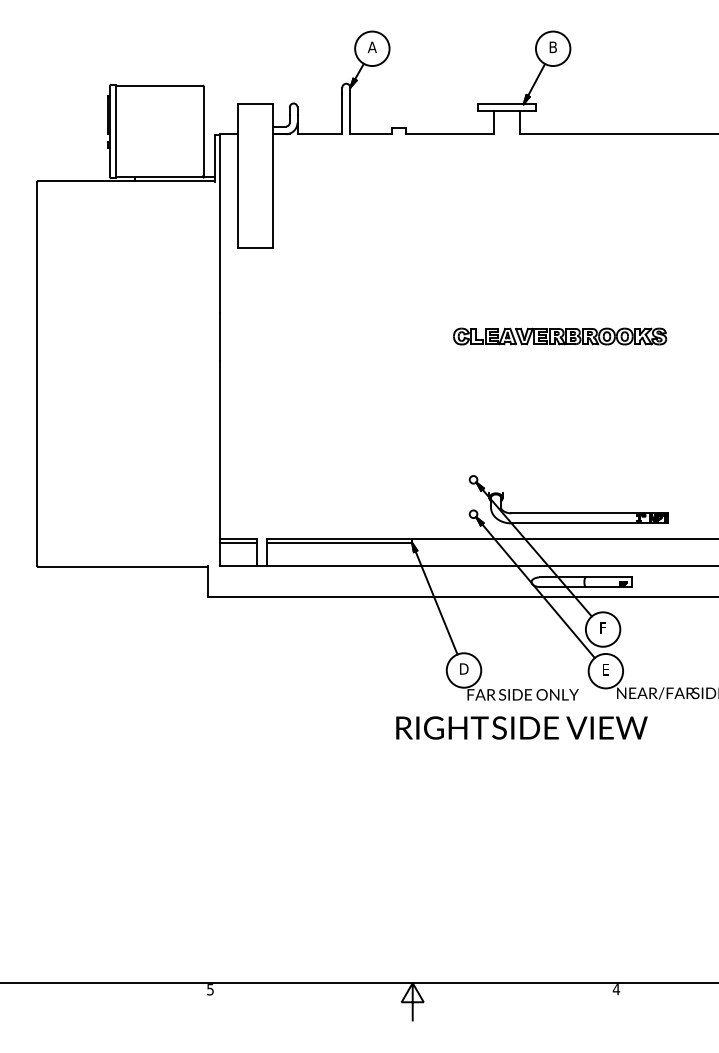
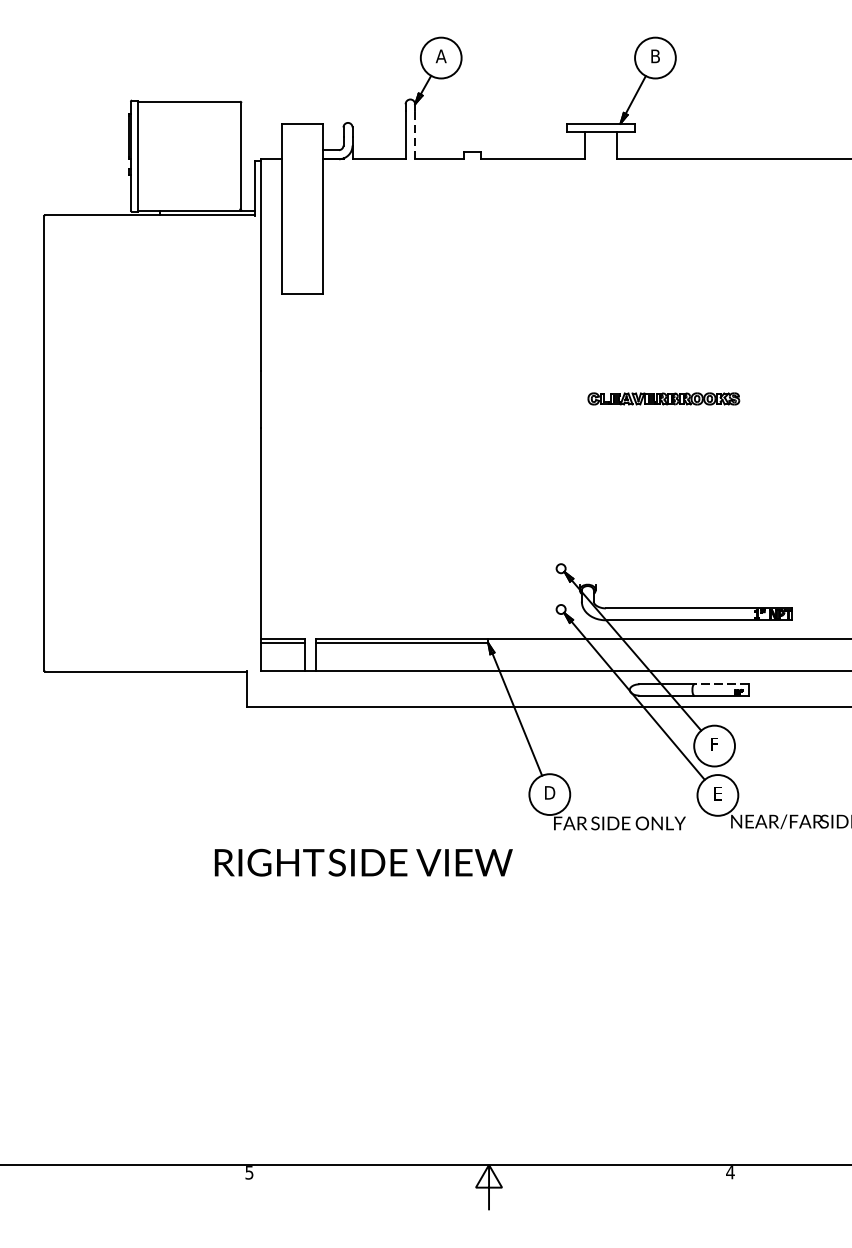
line: (350, 113) -> (415, 134), solid -> dashed
part: (560, 336) -> (664, 398), size x0.6
line: (608, 577) -> (720, 684), solid -> dashed
text: (521, 727) -> (363, 862), moved

